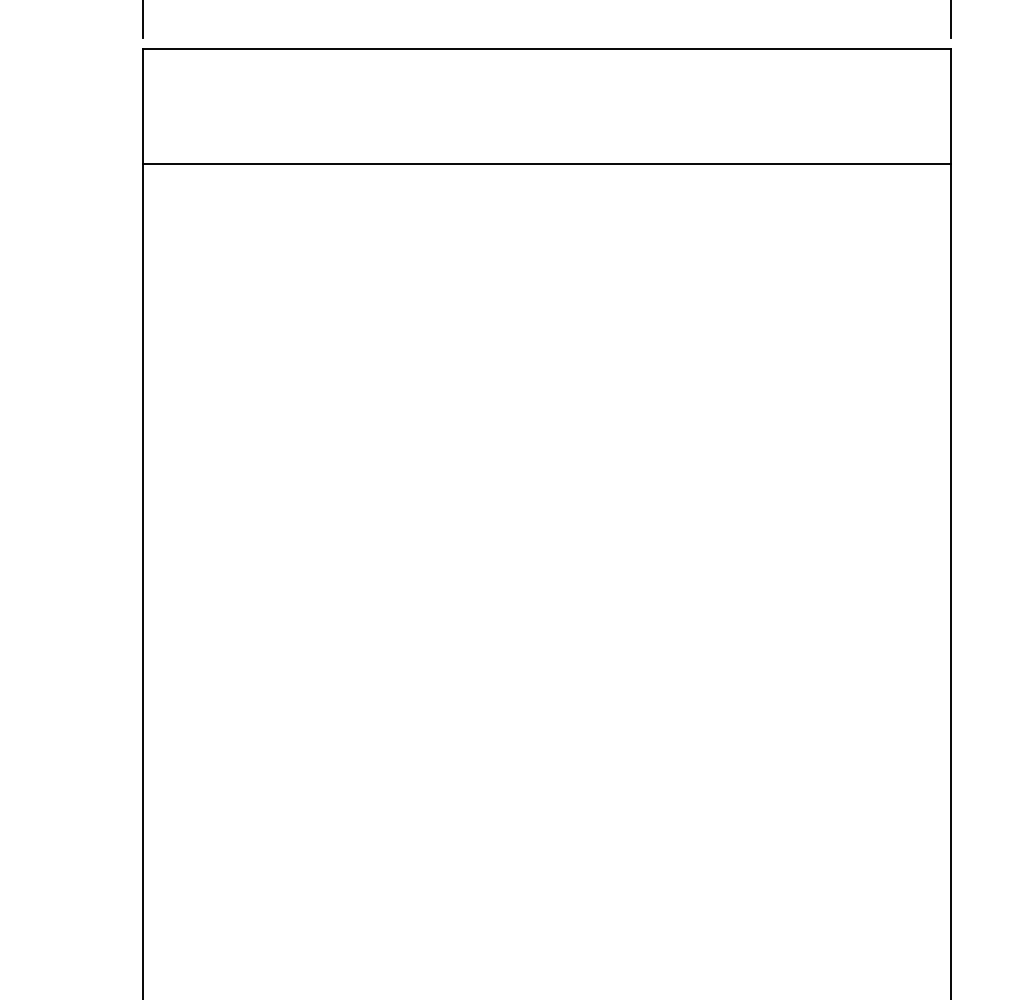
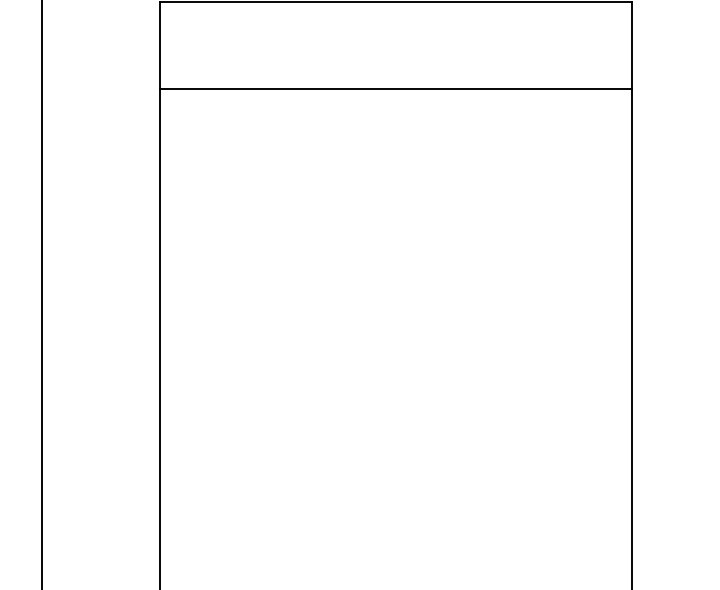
line: (546, 163) -> (395, 89), moved

